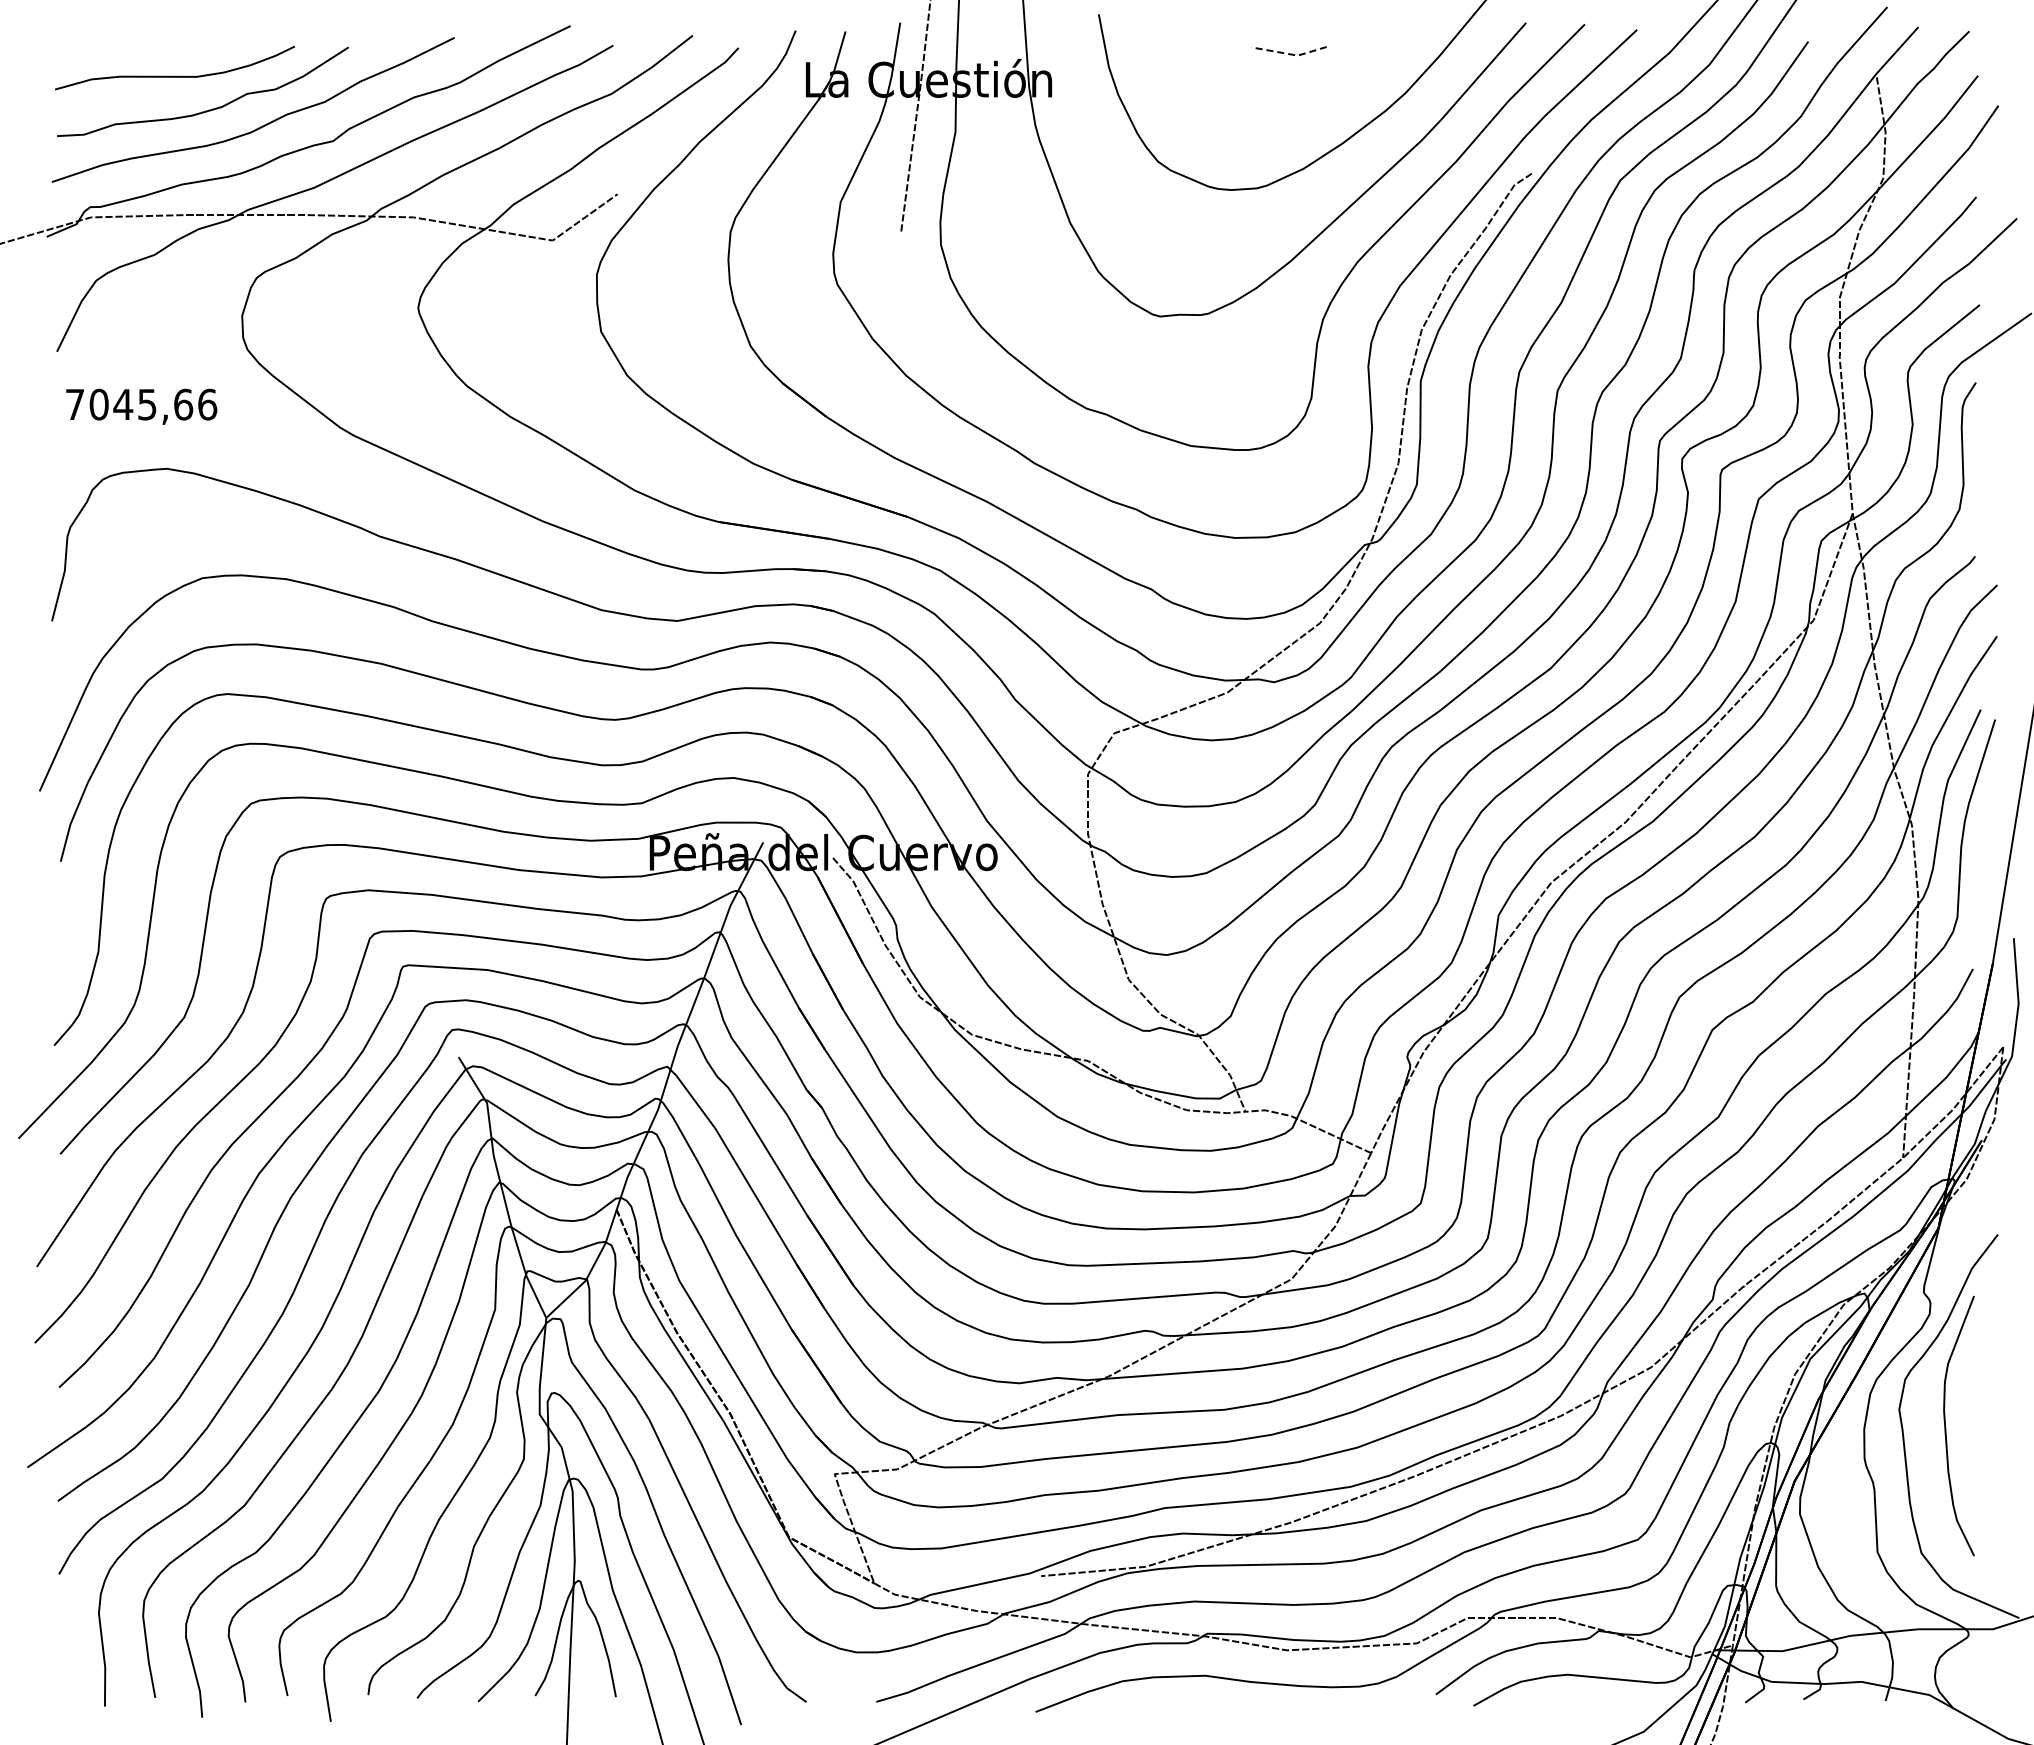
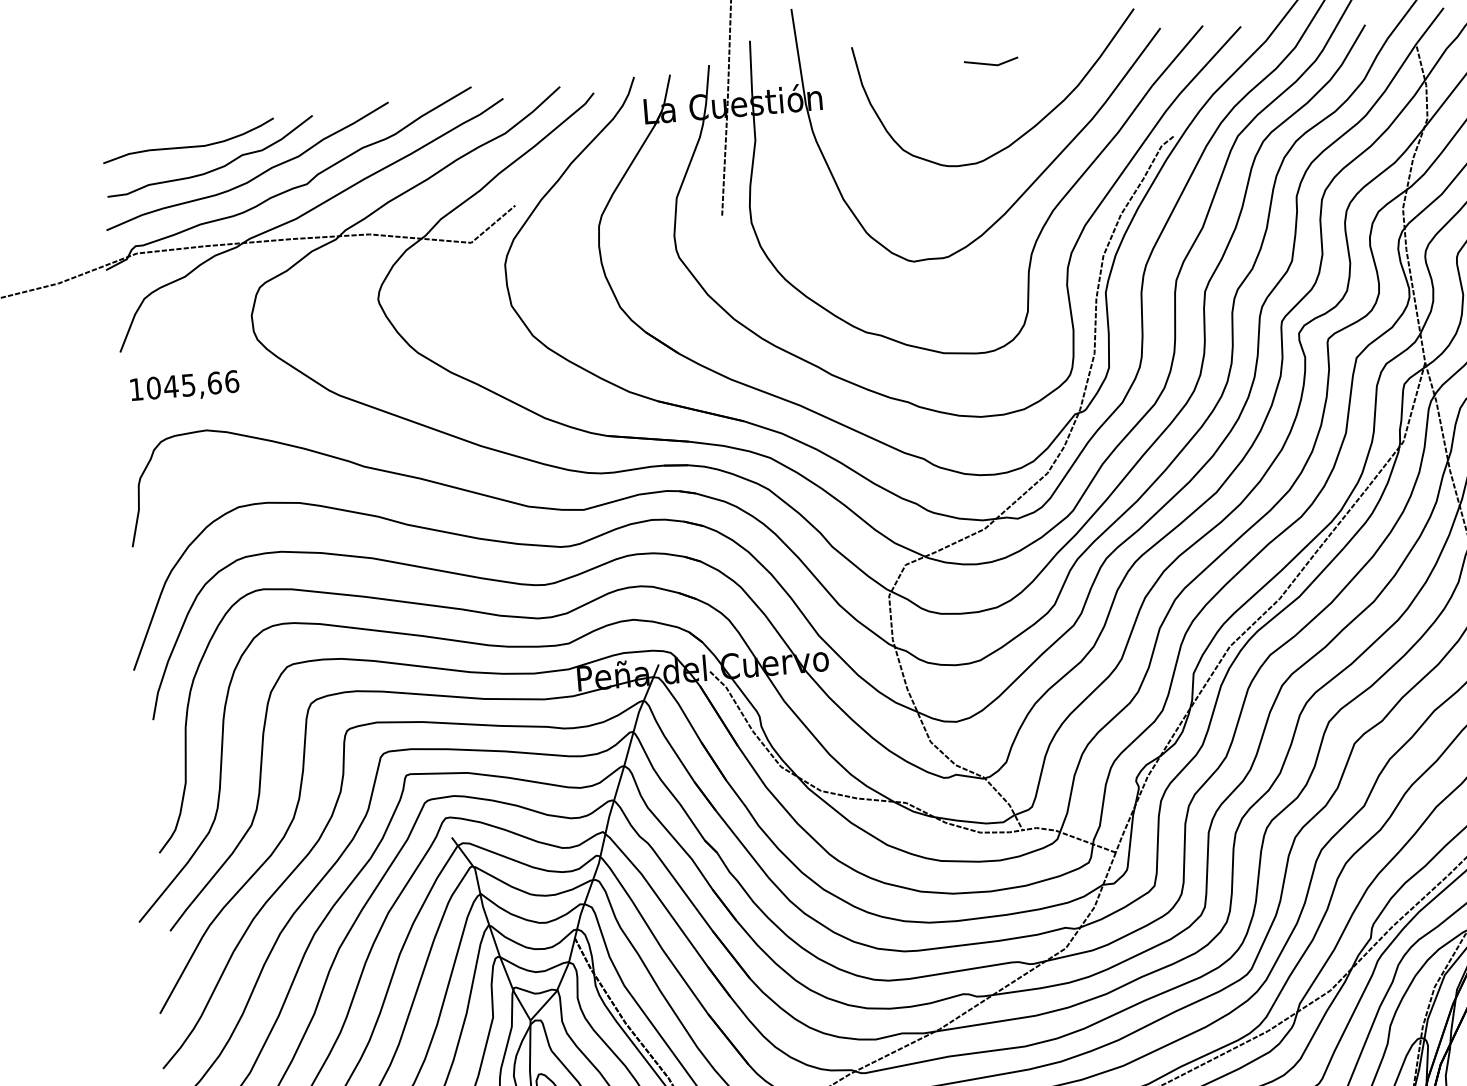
line: (1289, 54) -> (991, 64), dashed -> solid
text: (74, 404) -> (136, 389), 7045,66 -> 1045,66

